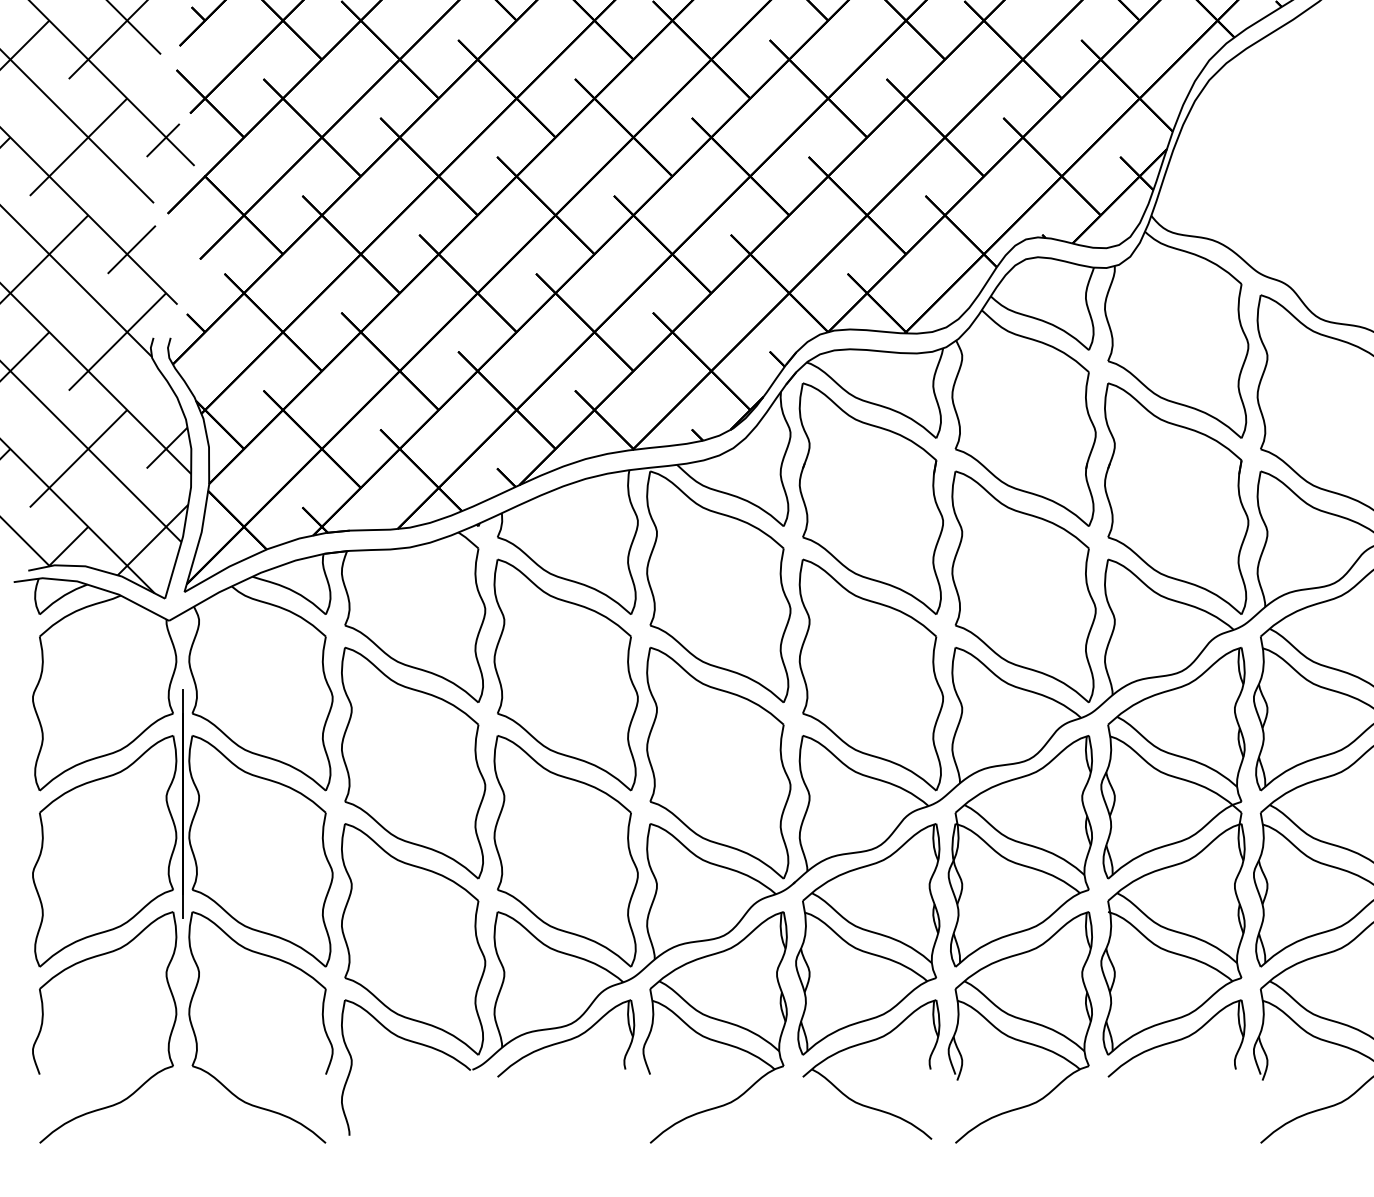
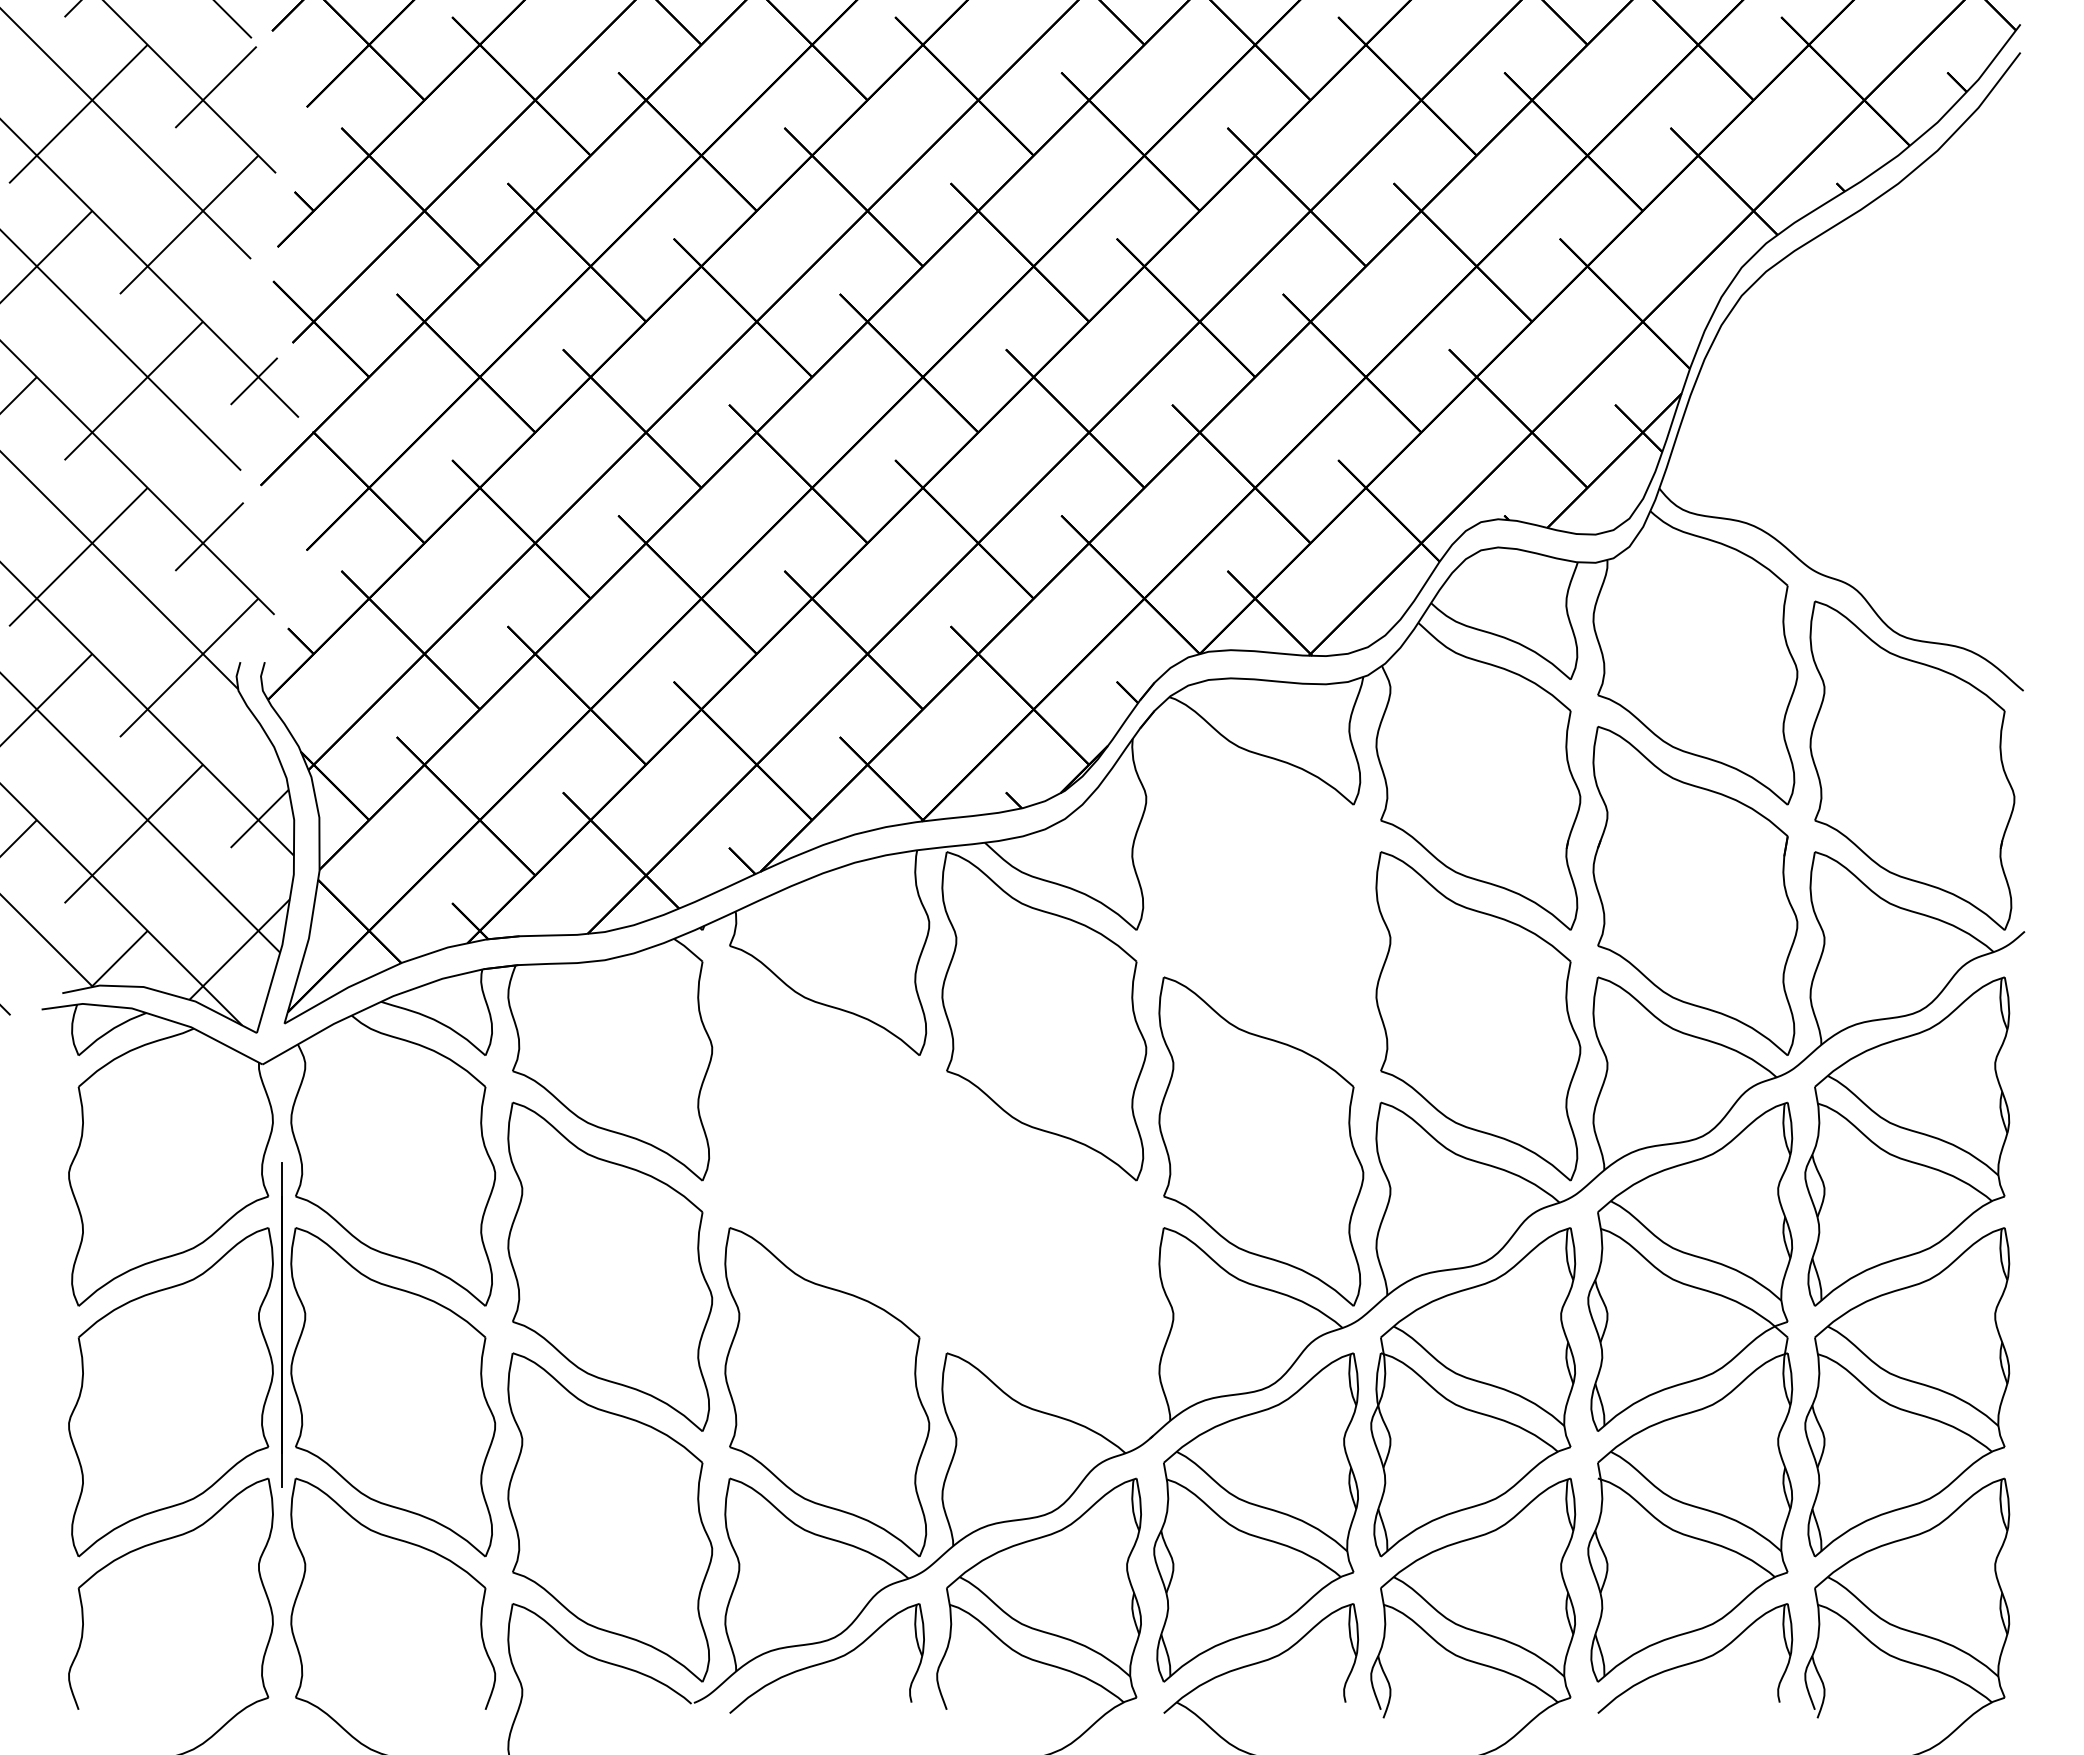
part: (871, 498) -> (1261, 890), removed
part: (566, 674) -> (827, 1141), removed
part: (718, 762) -> (1044, 1266), removed

